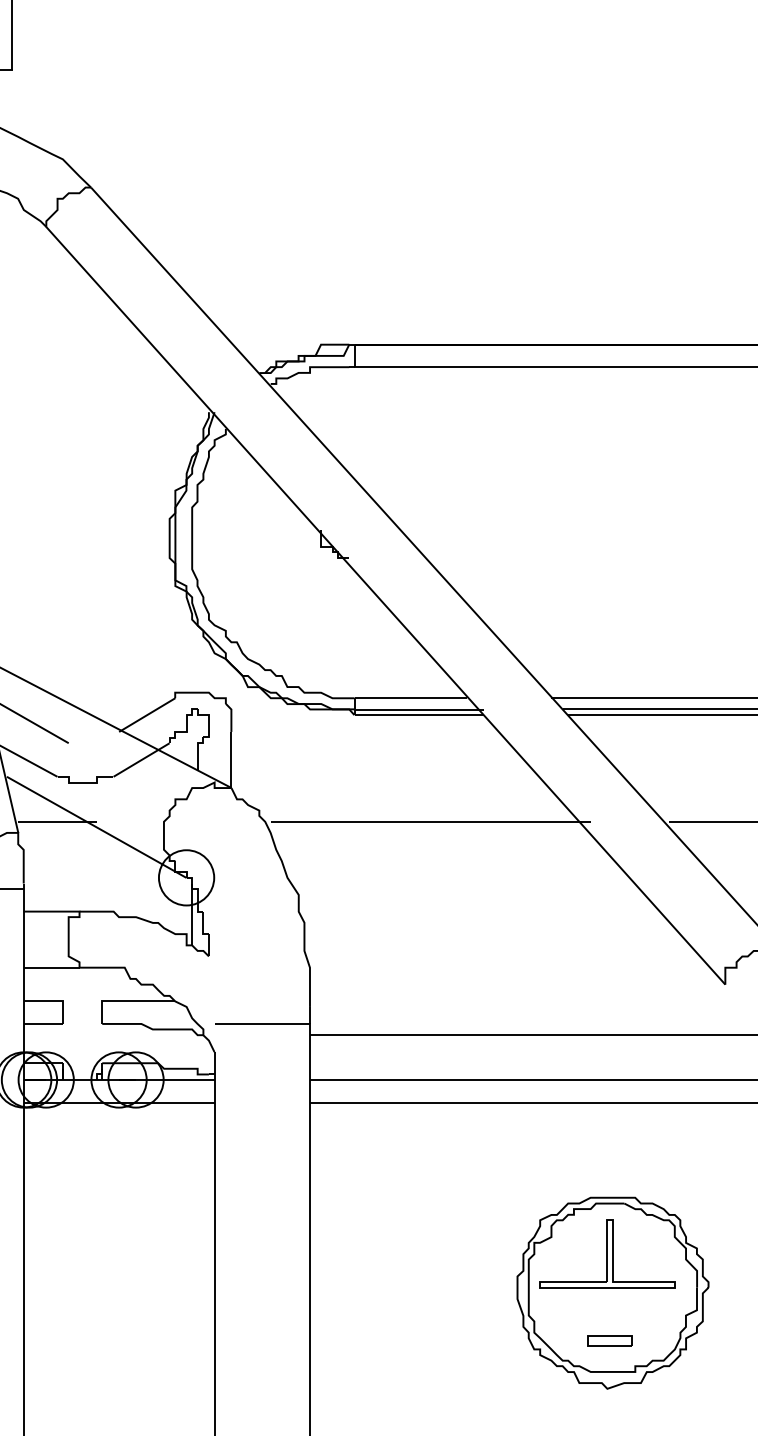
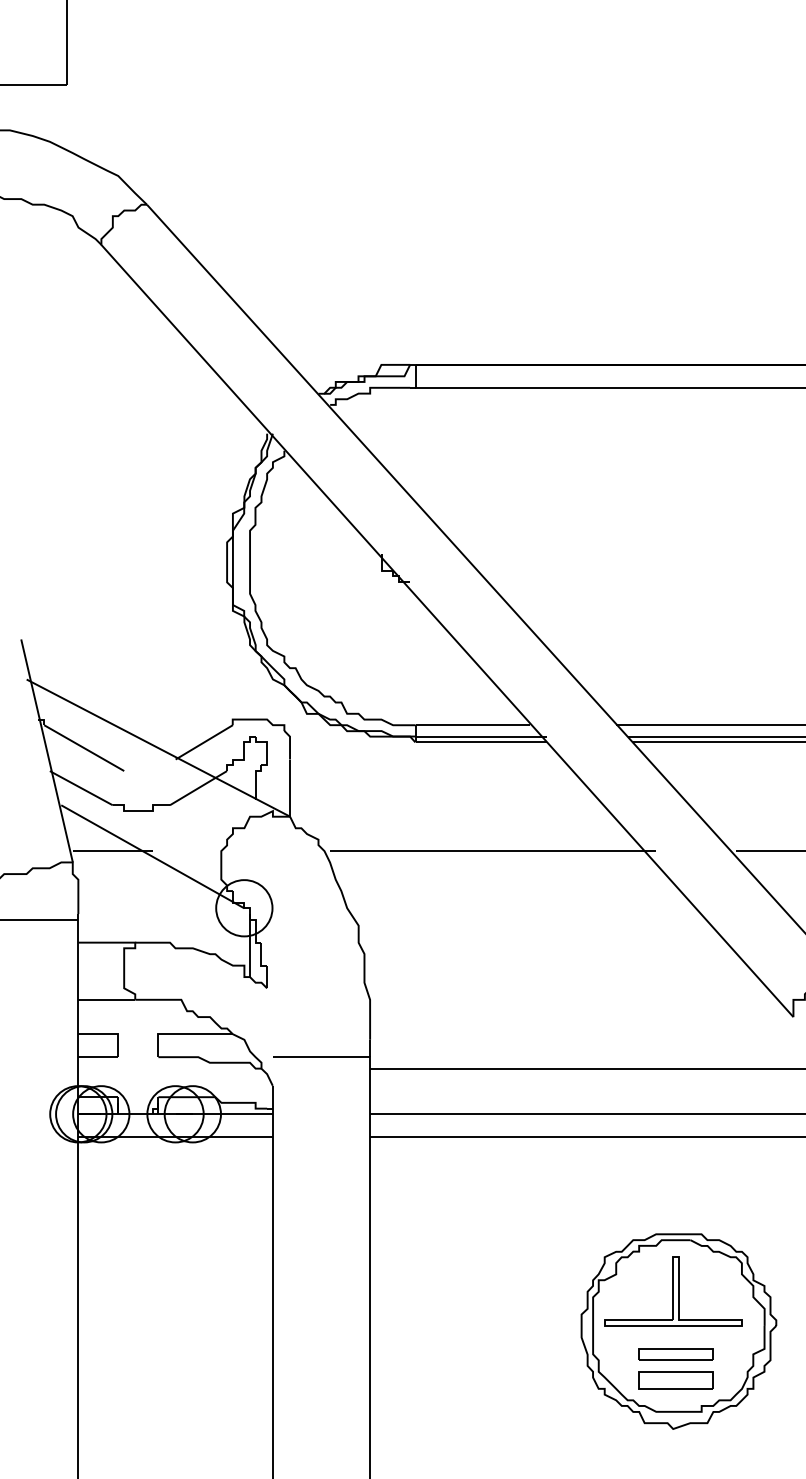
part: (609, 1315) -> (675, 1354), added
part: (609, 1341) -> (675, 1380), size x1.67

